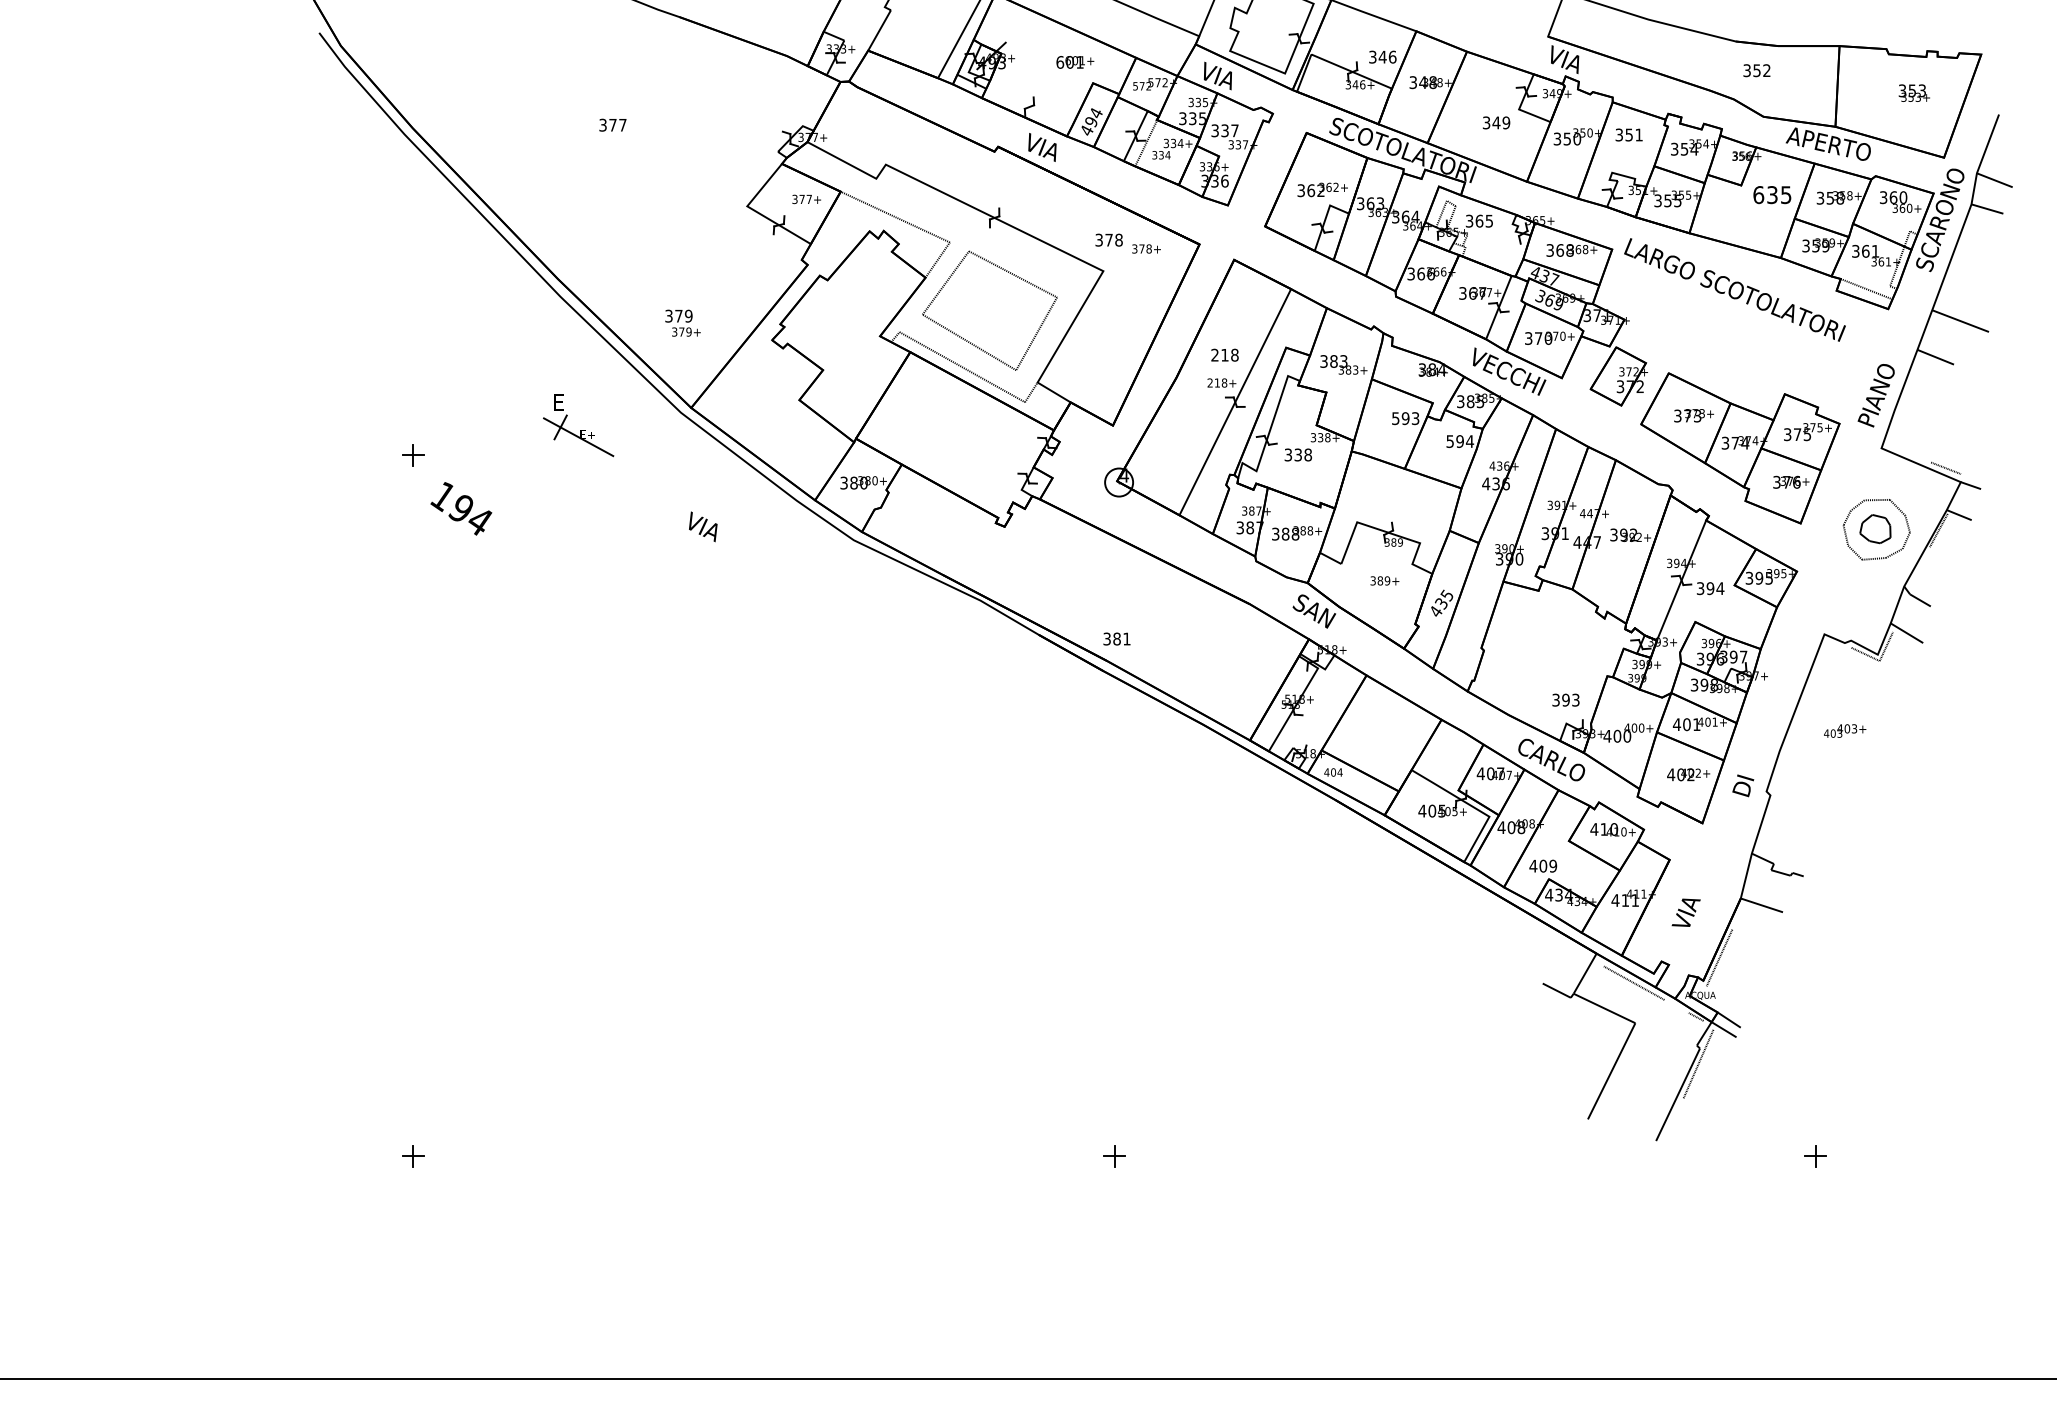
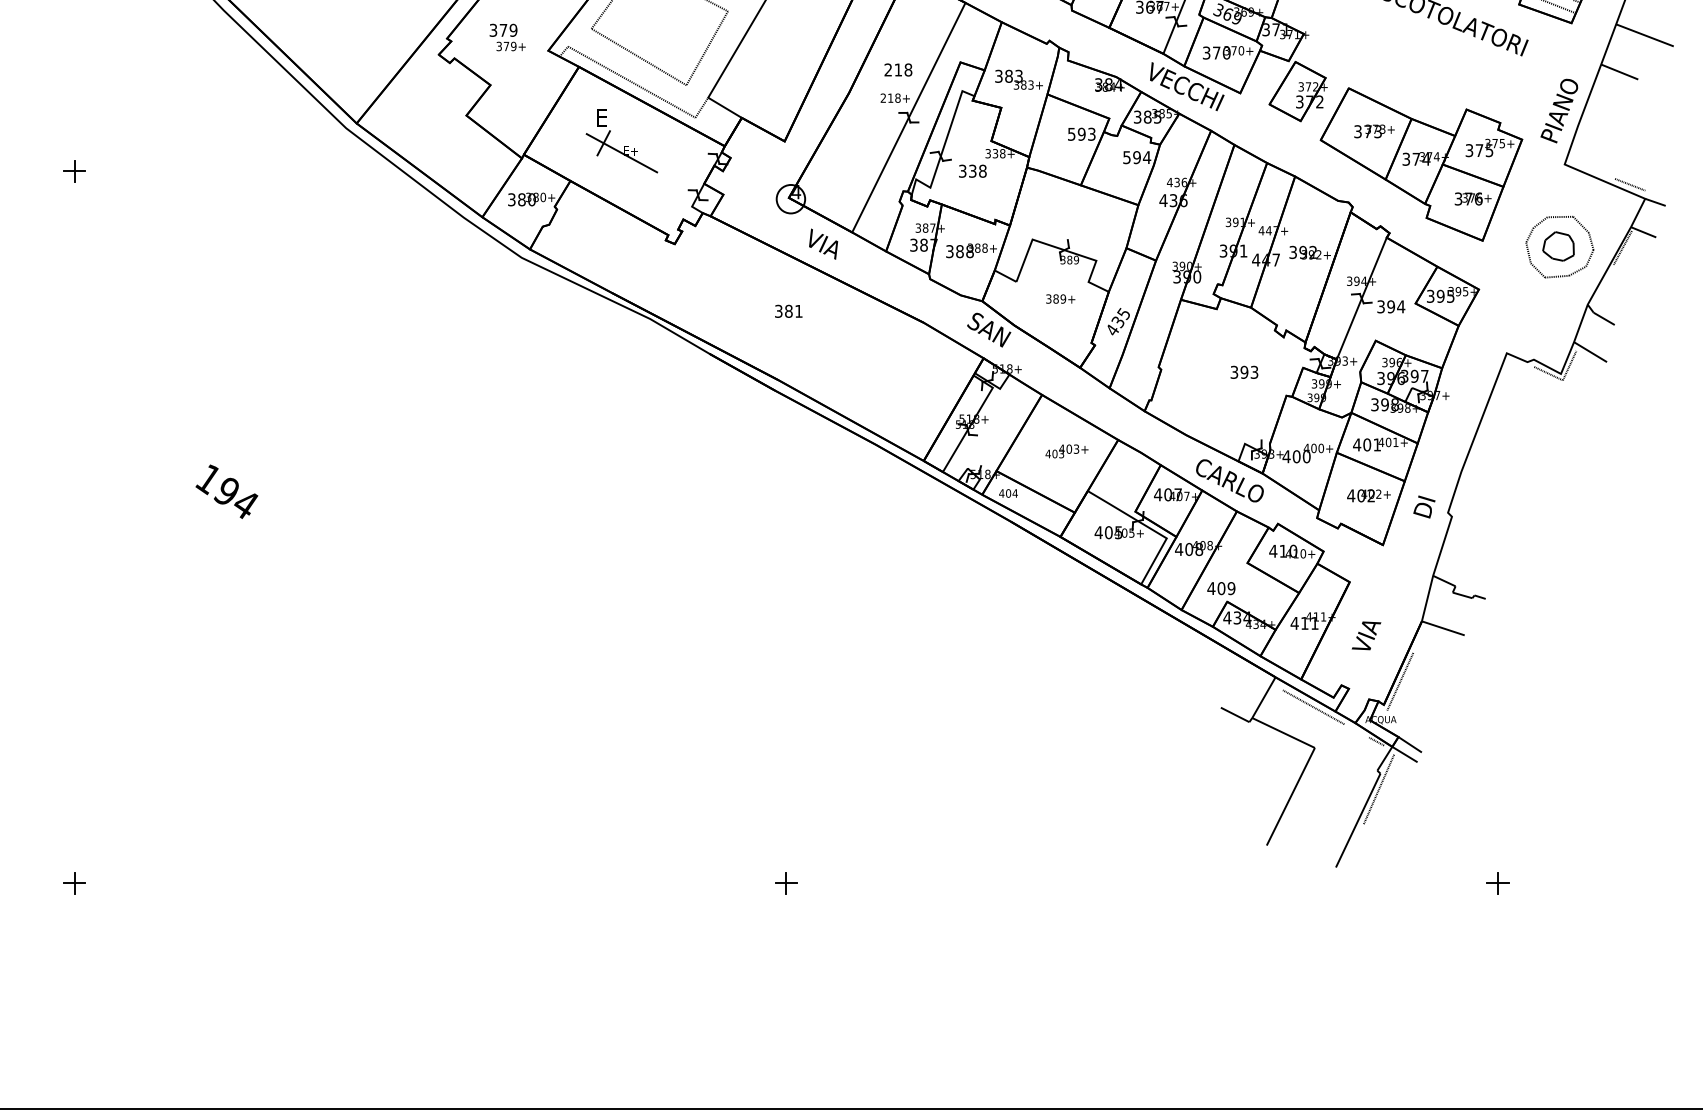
text: (682, 322) -> (507, 36), moved
part: (578, 425) -> (621, 141), moved
text: (461, 508) -> (227, 491), moved
text: (703, 526) -> (823, 243), moved
text: (1116, 638) -> (788, 310), moved
text: (1565, 699) -> (1243, 371), moved
text: (1845, 730) -> (1067, 450), moved

